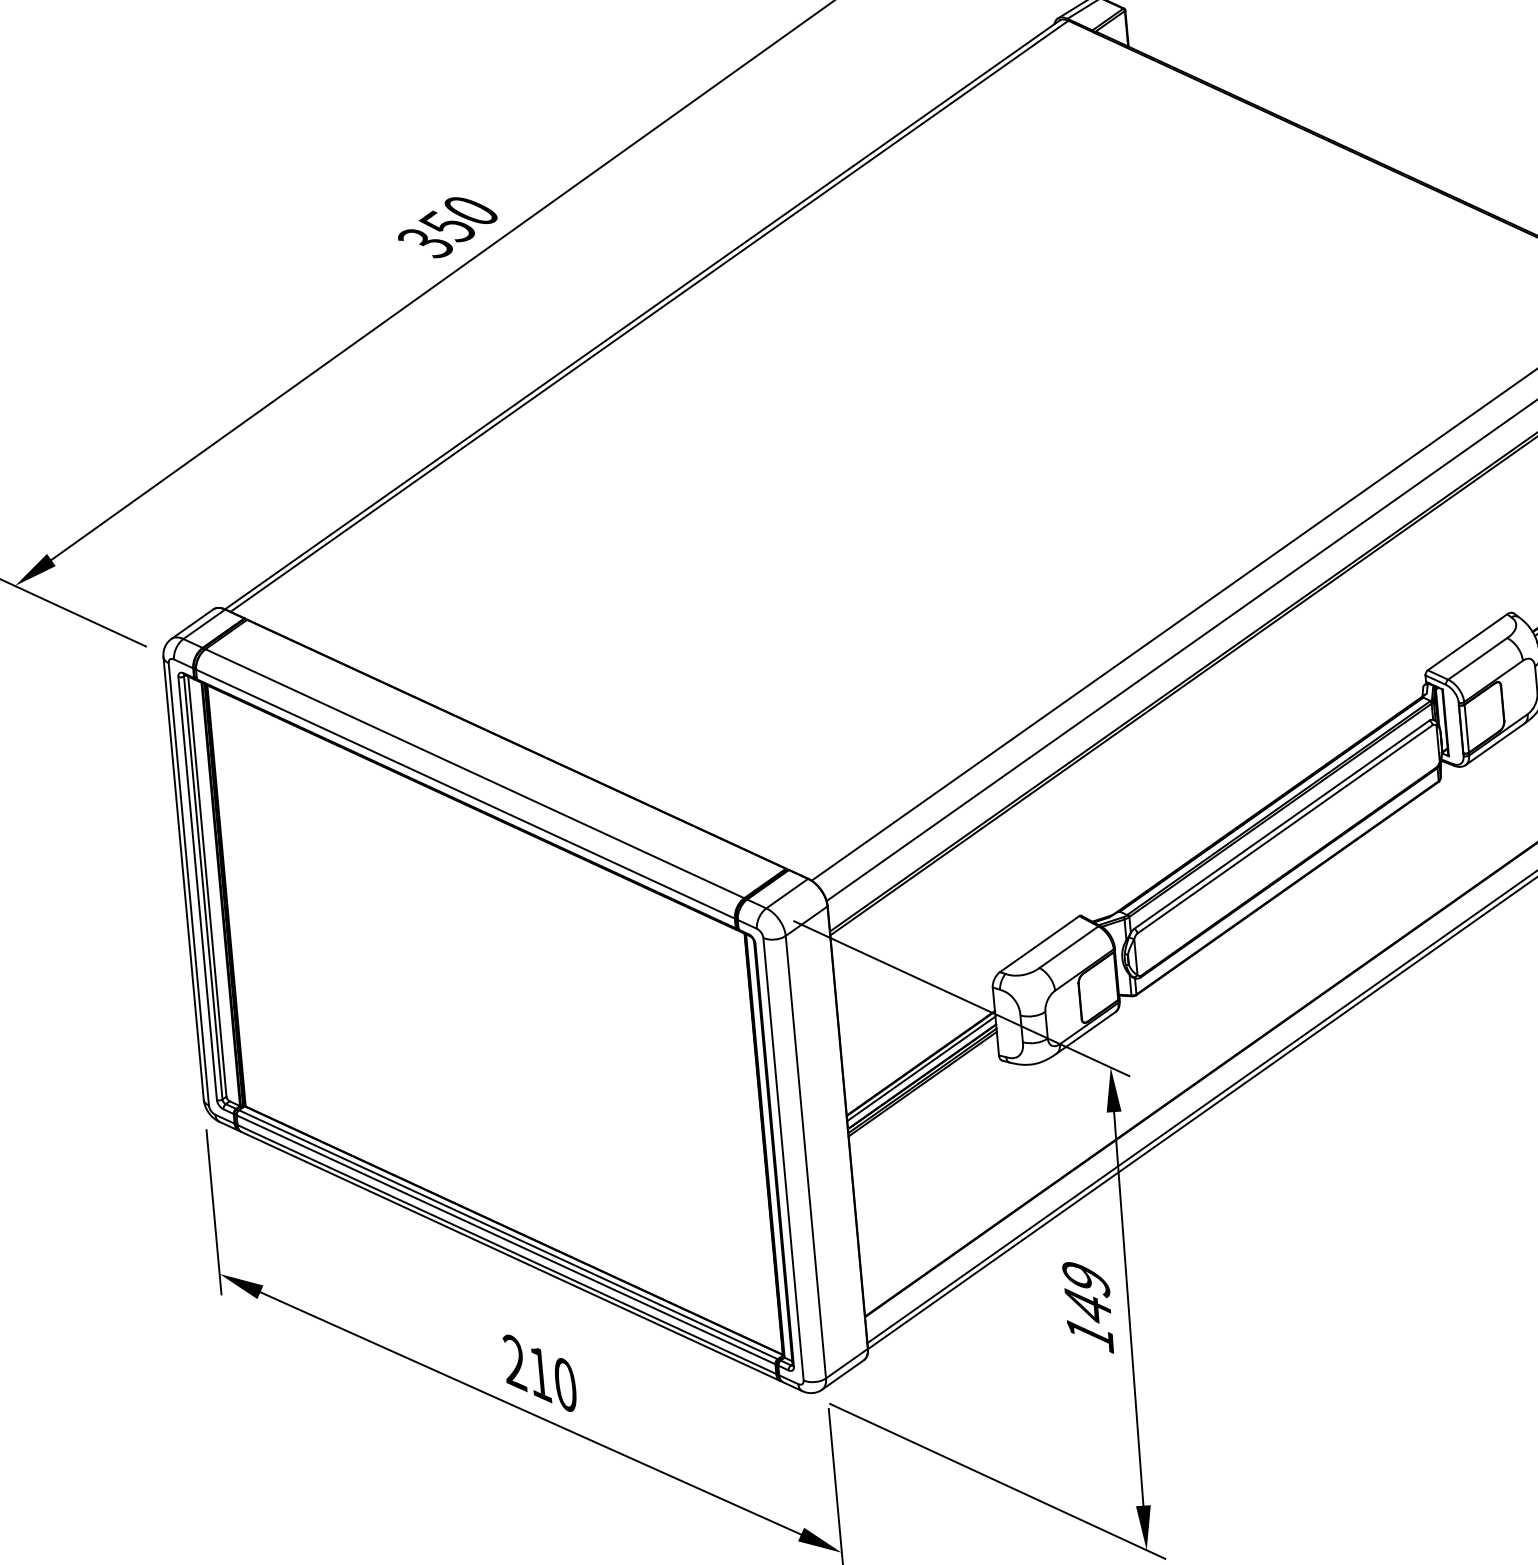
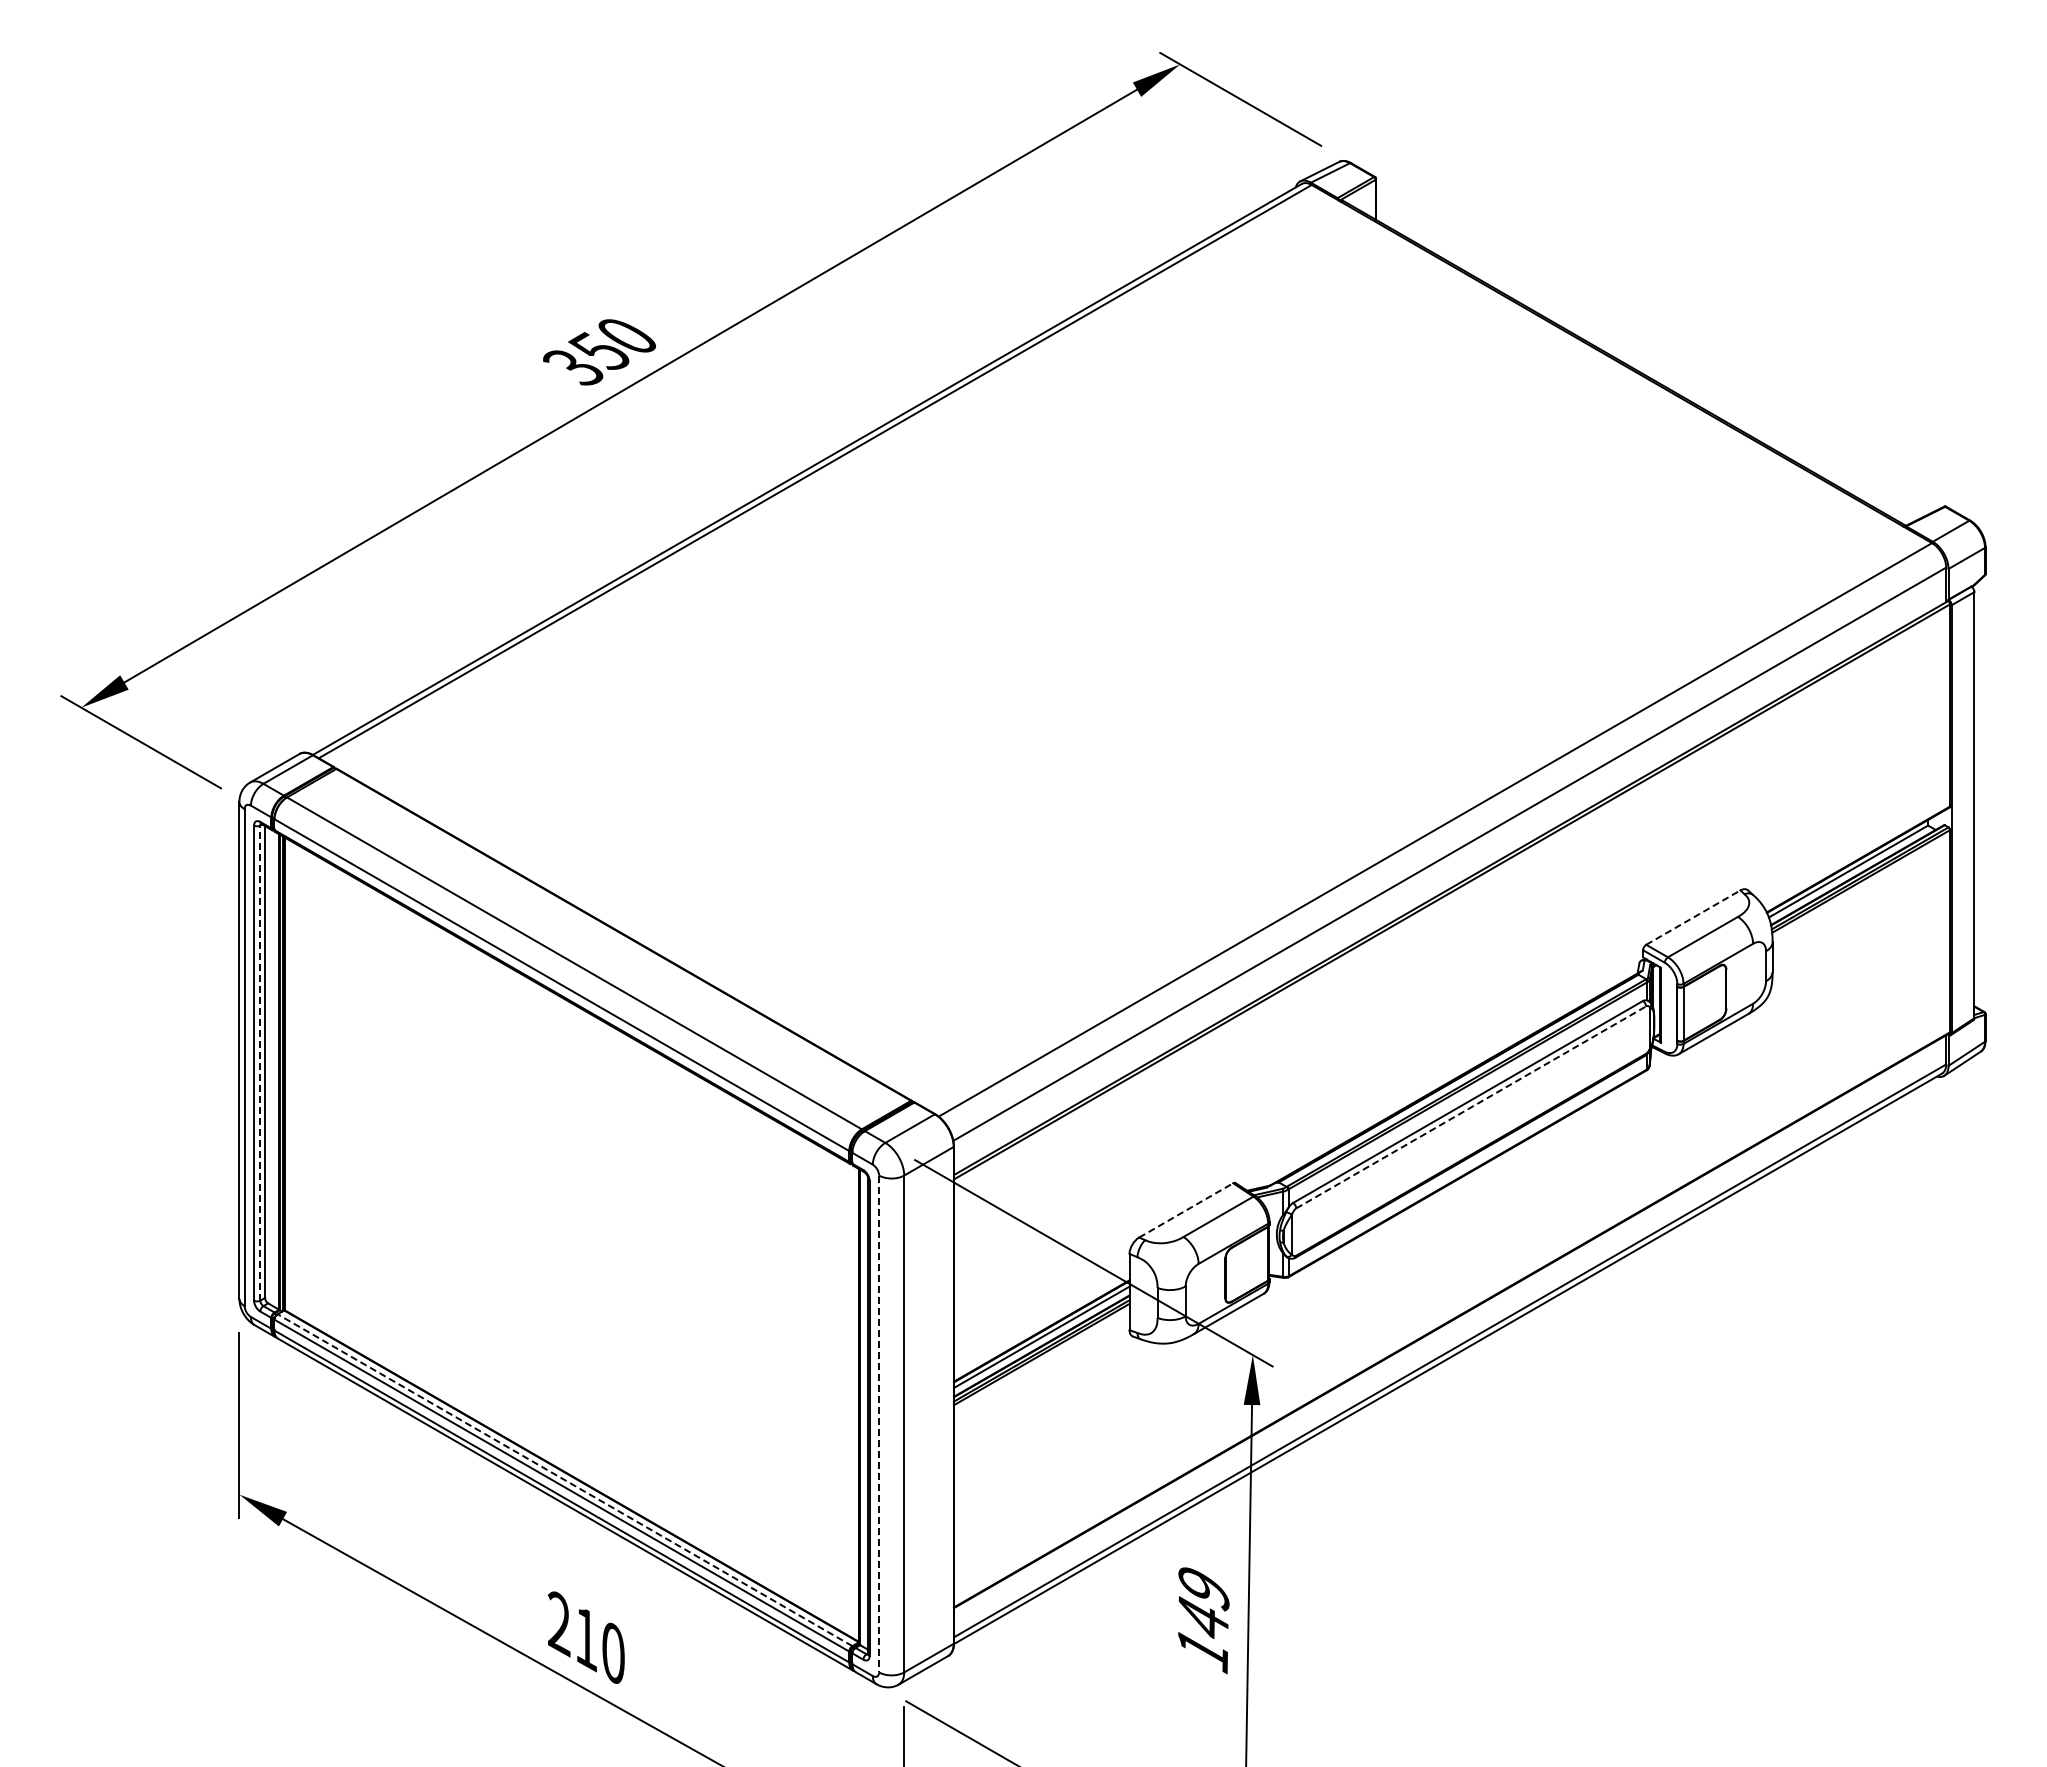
line: (1467, 642) -> (1693, 917), solid -> dashed
line: (1285, 829) -> (1471, 1107), solid -> dashed
line: (203, 888) -> (260, 1063), solid -> dashed
line: (1039, 944) -> (1186, 1210), solid -> dashed
line: (783, 1159) -> (879, 1424), solid -> dashed
line: (508, 1234) -> (565, 1480), solid -> dashed

